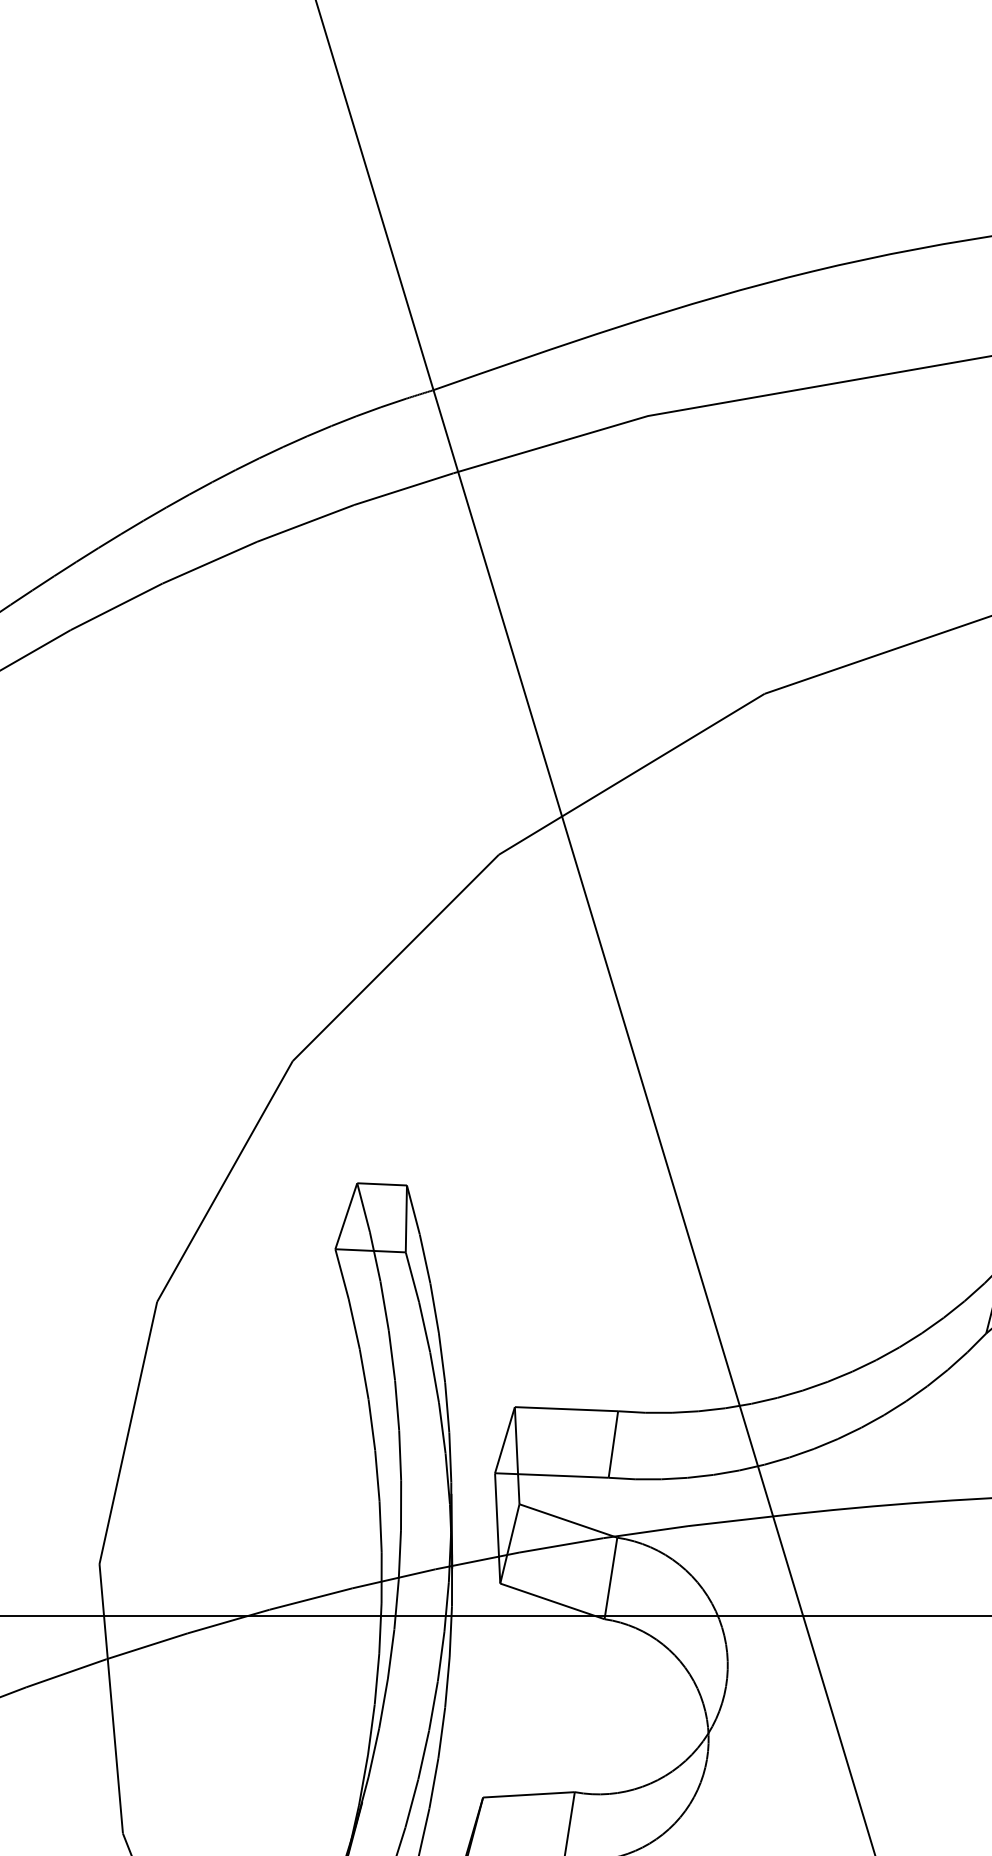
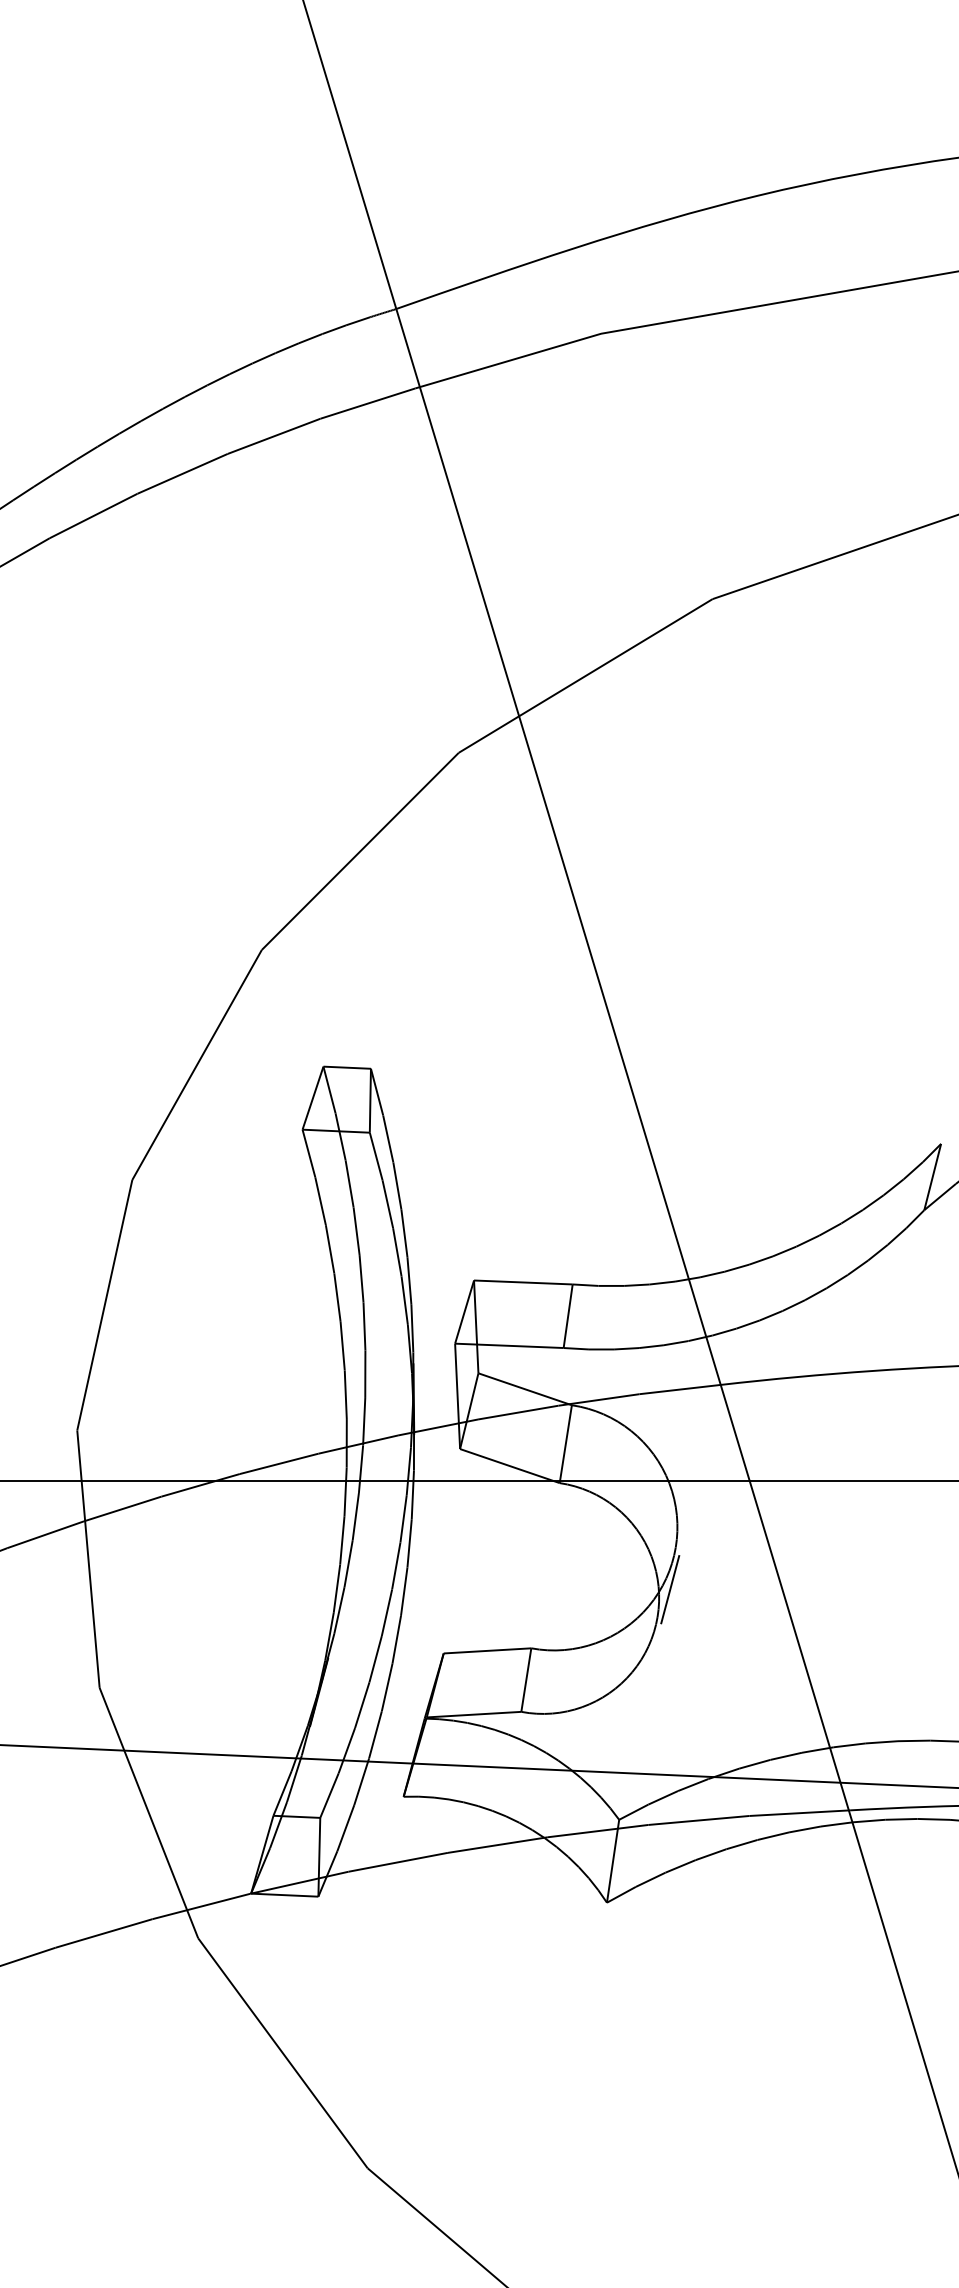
line: (720, 1730) -> (670, 1589), added

